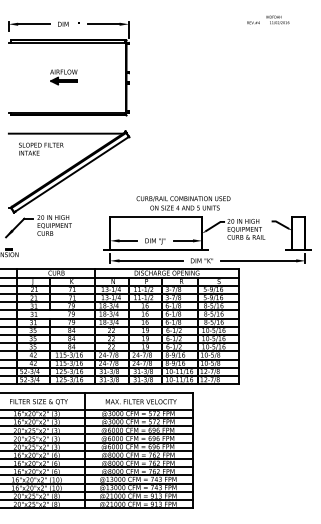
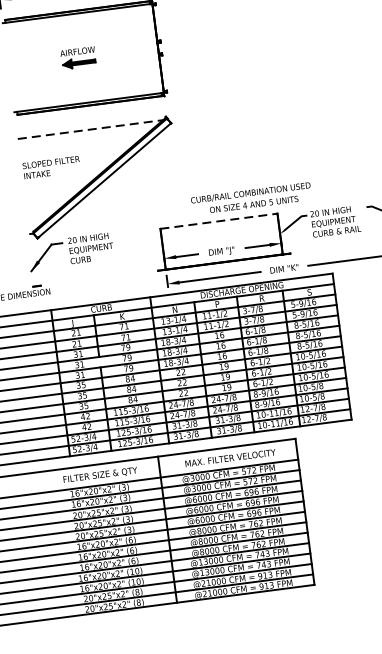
line: (66, 133) -> (91, 129), solid -> dashed
text: (41, 148) -> (52, 166), moved
line: (156, 217) -> (219, 221), solid -> dashed

